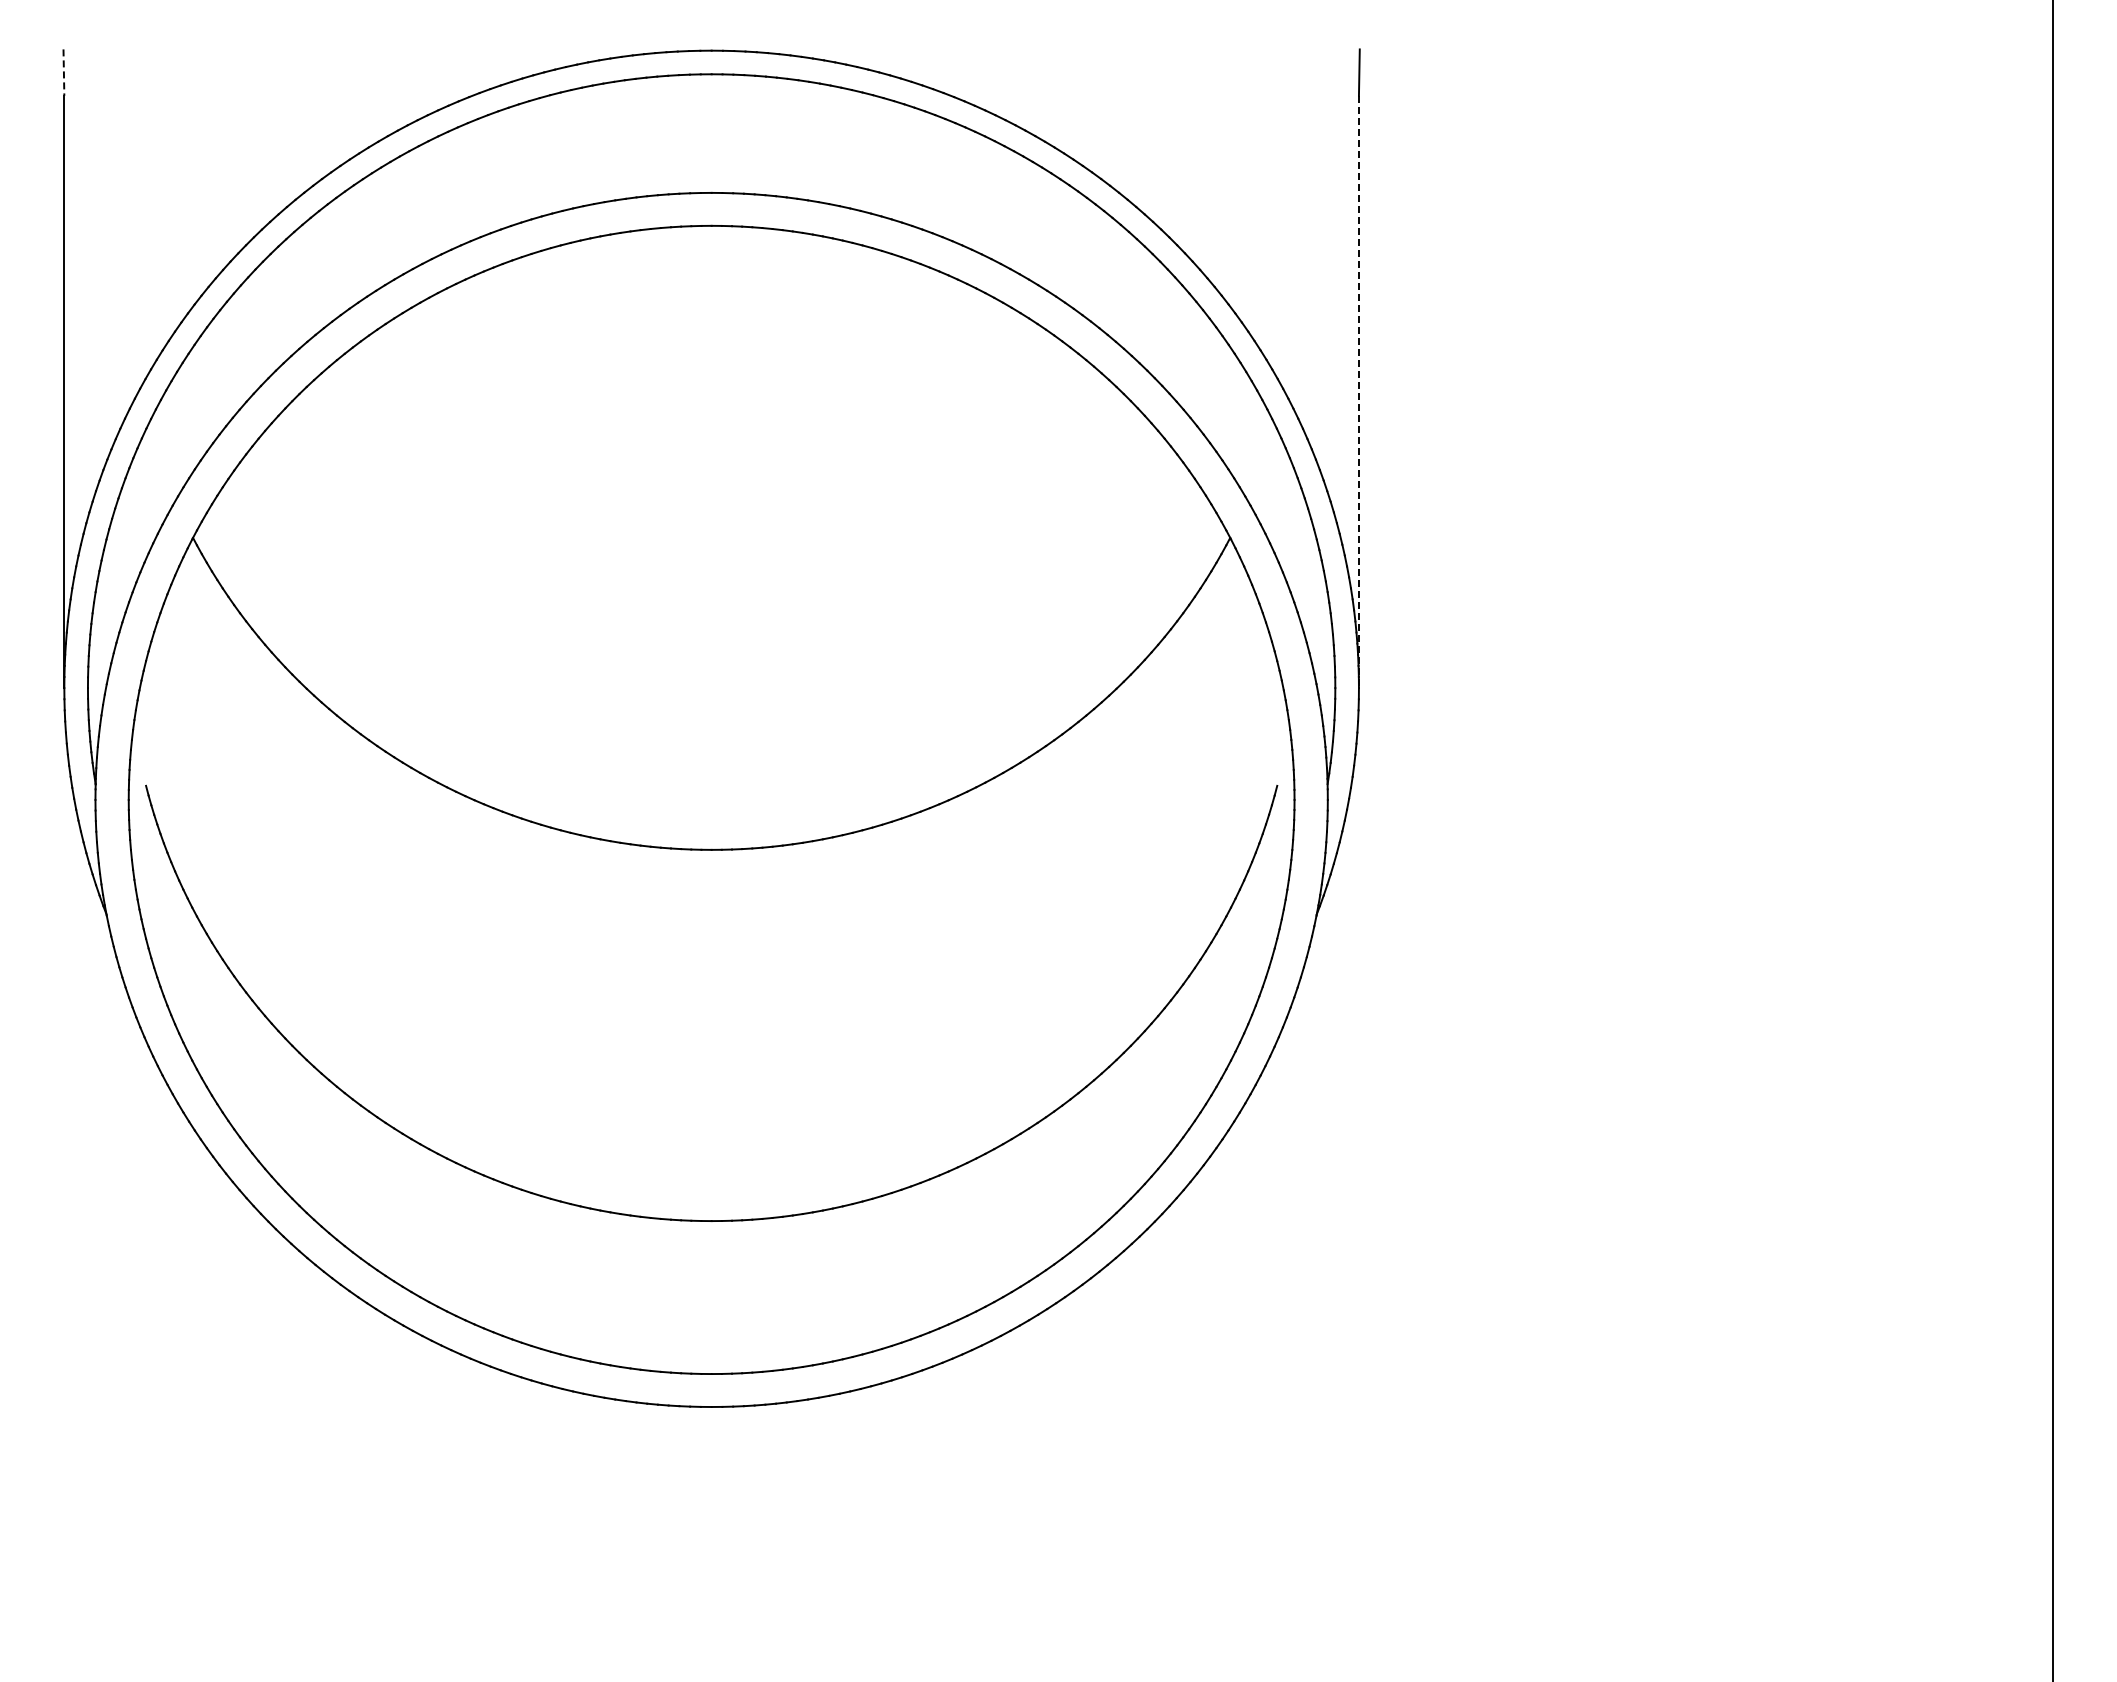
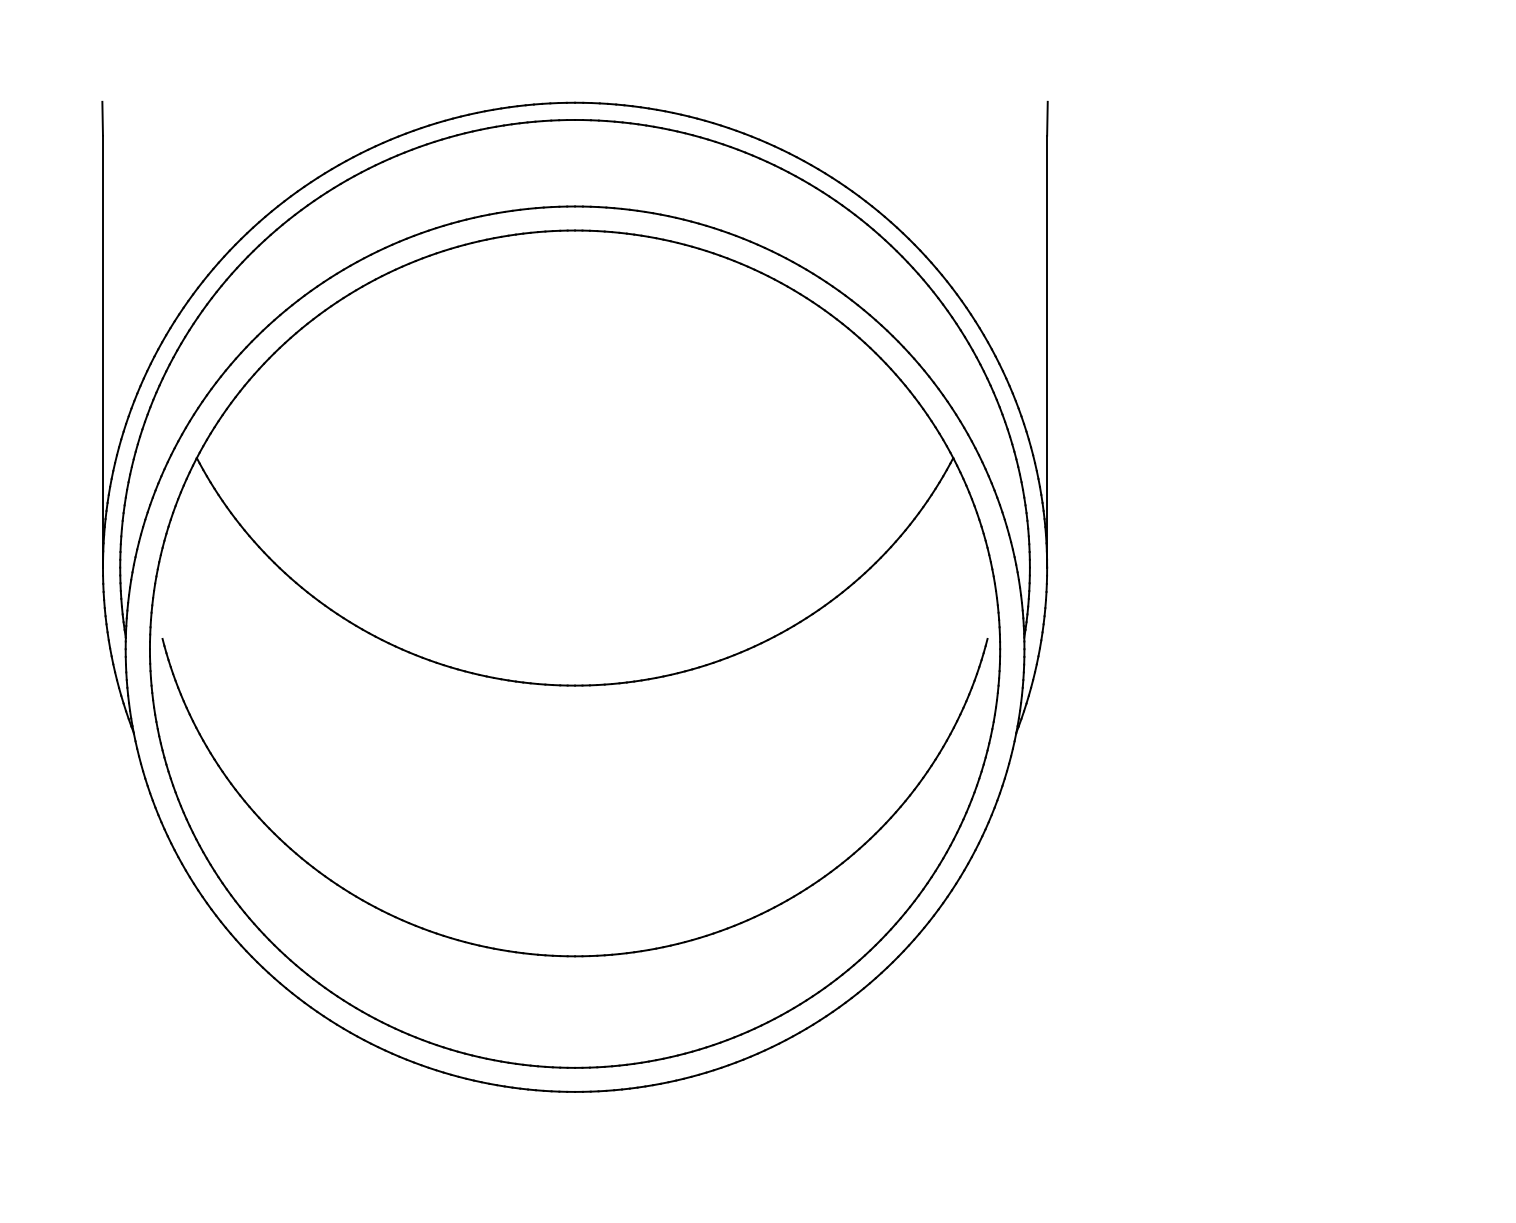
line: (63, 73) -> (102, 119), dashed -> solid
line: (1358, 392) -> (1046, 352), dashed -> solid

